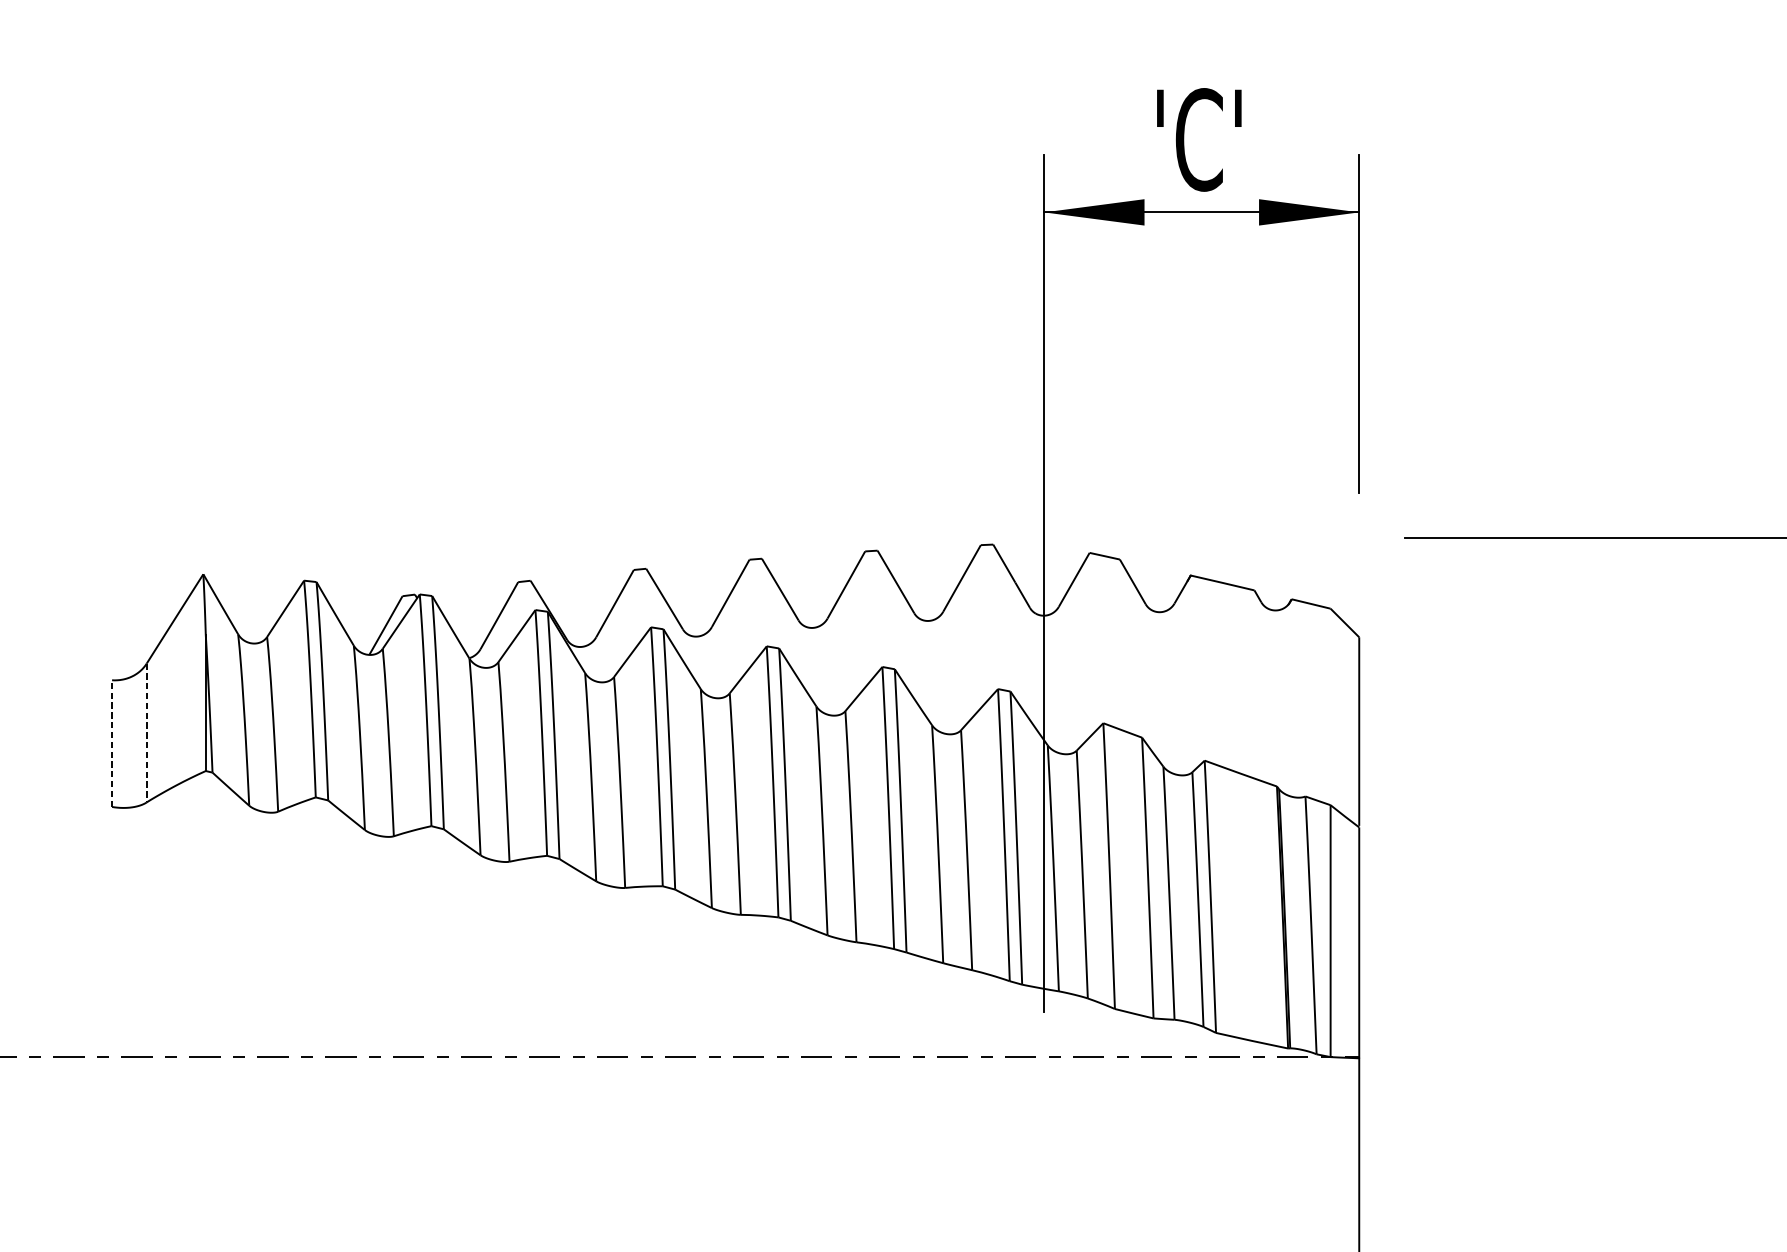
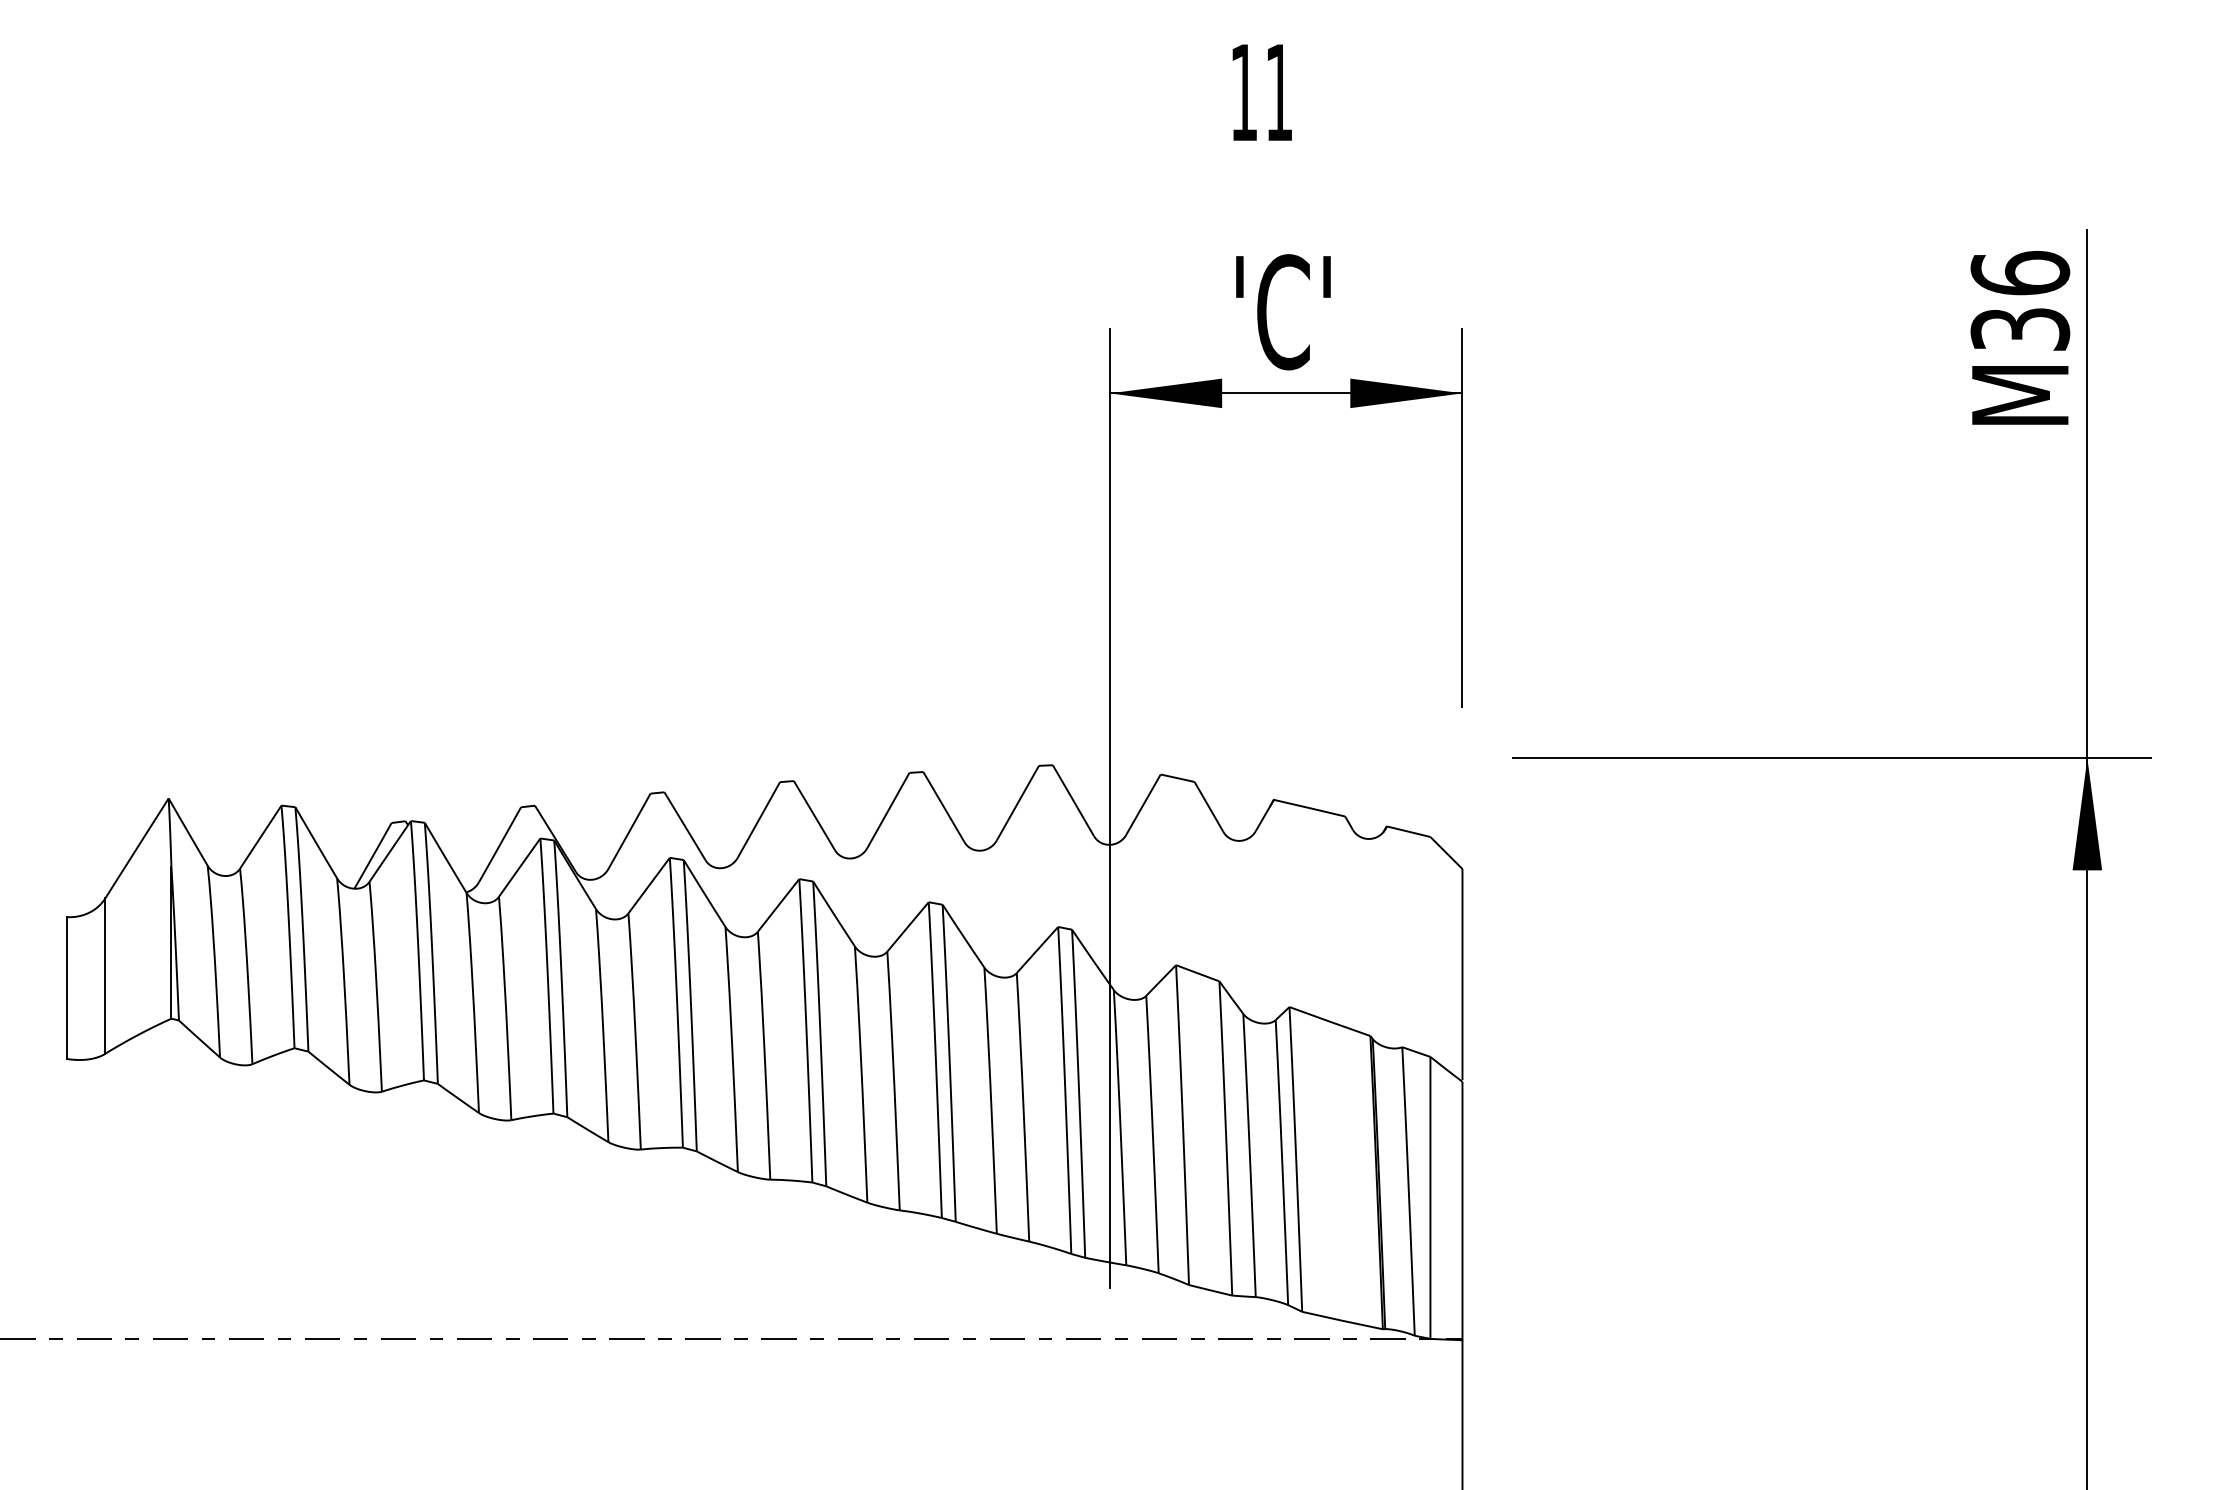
line: (146, 733) -> (105, 976), dashed -> solid
line: (112, 744) -> (66, 988), dashed -> solid

